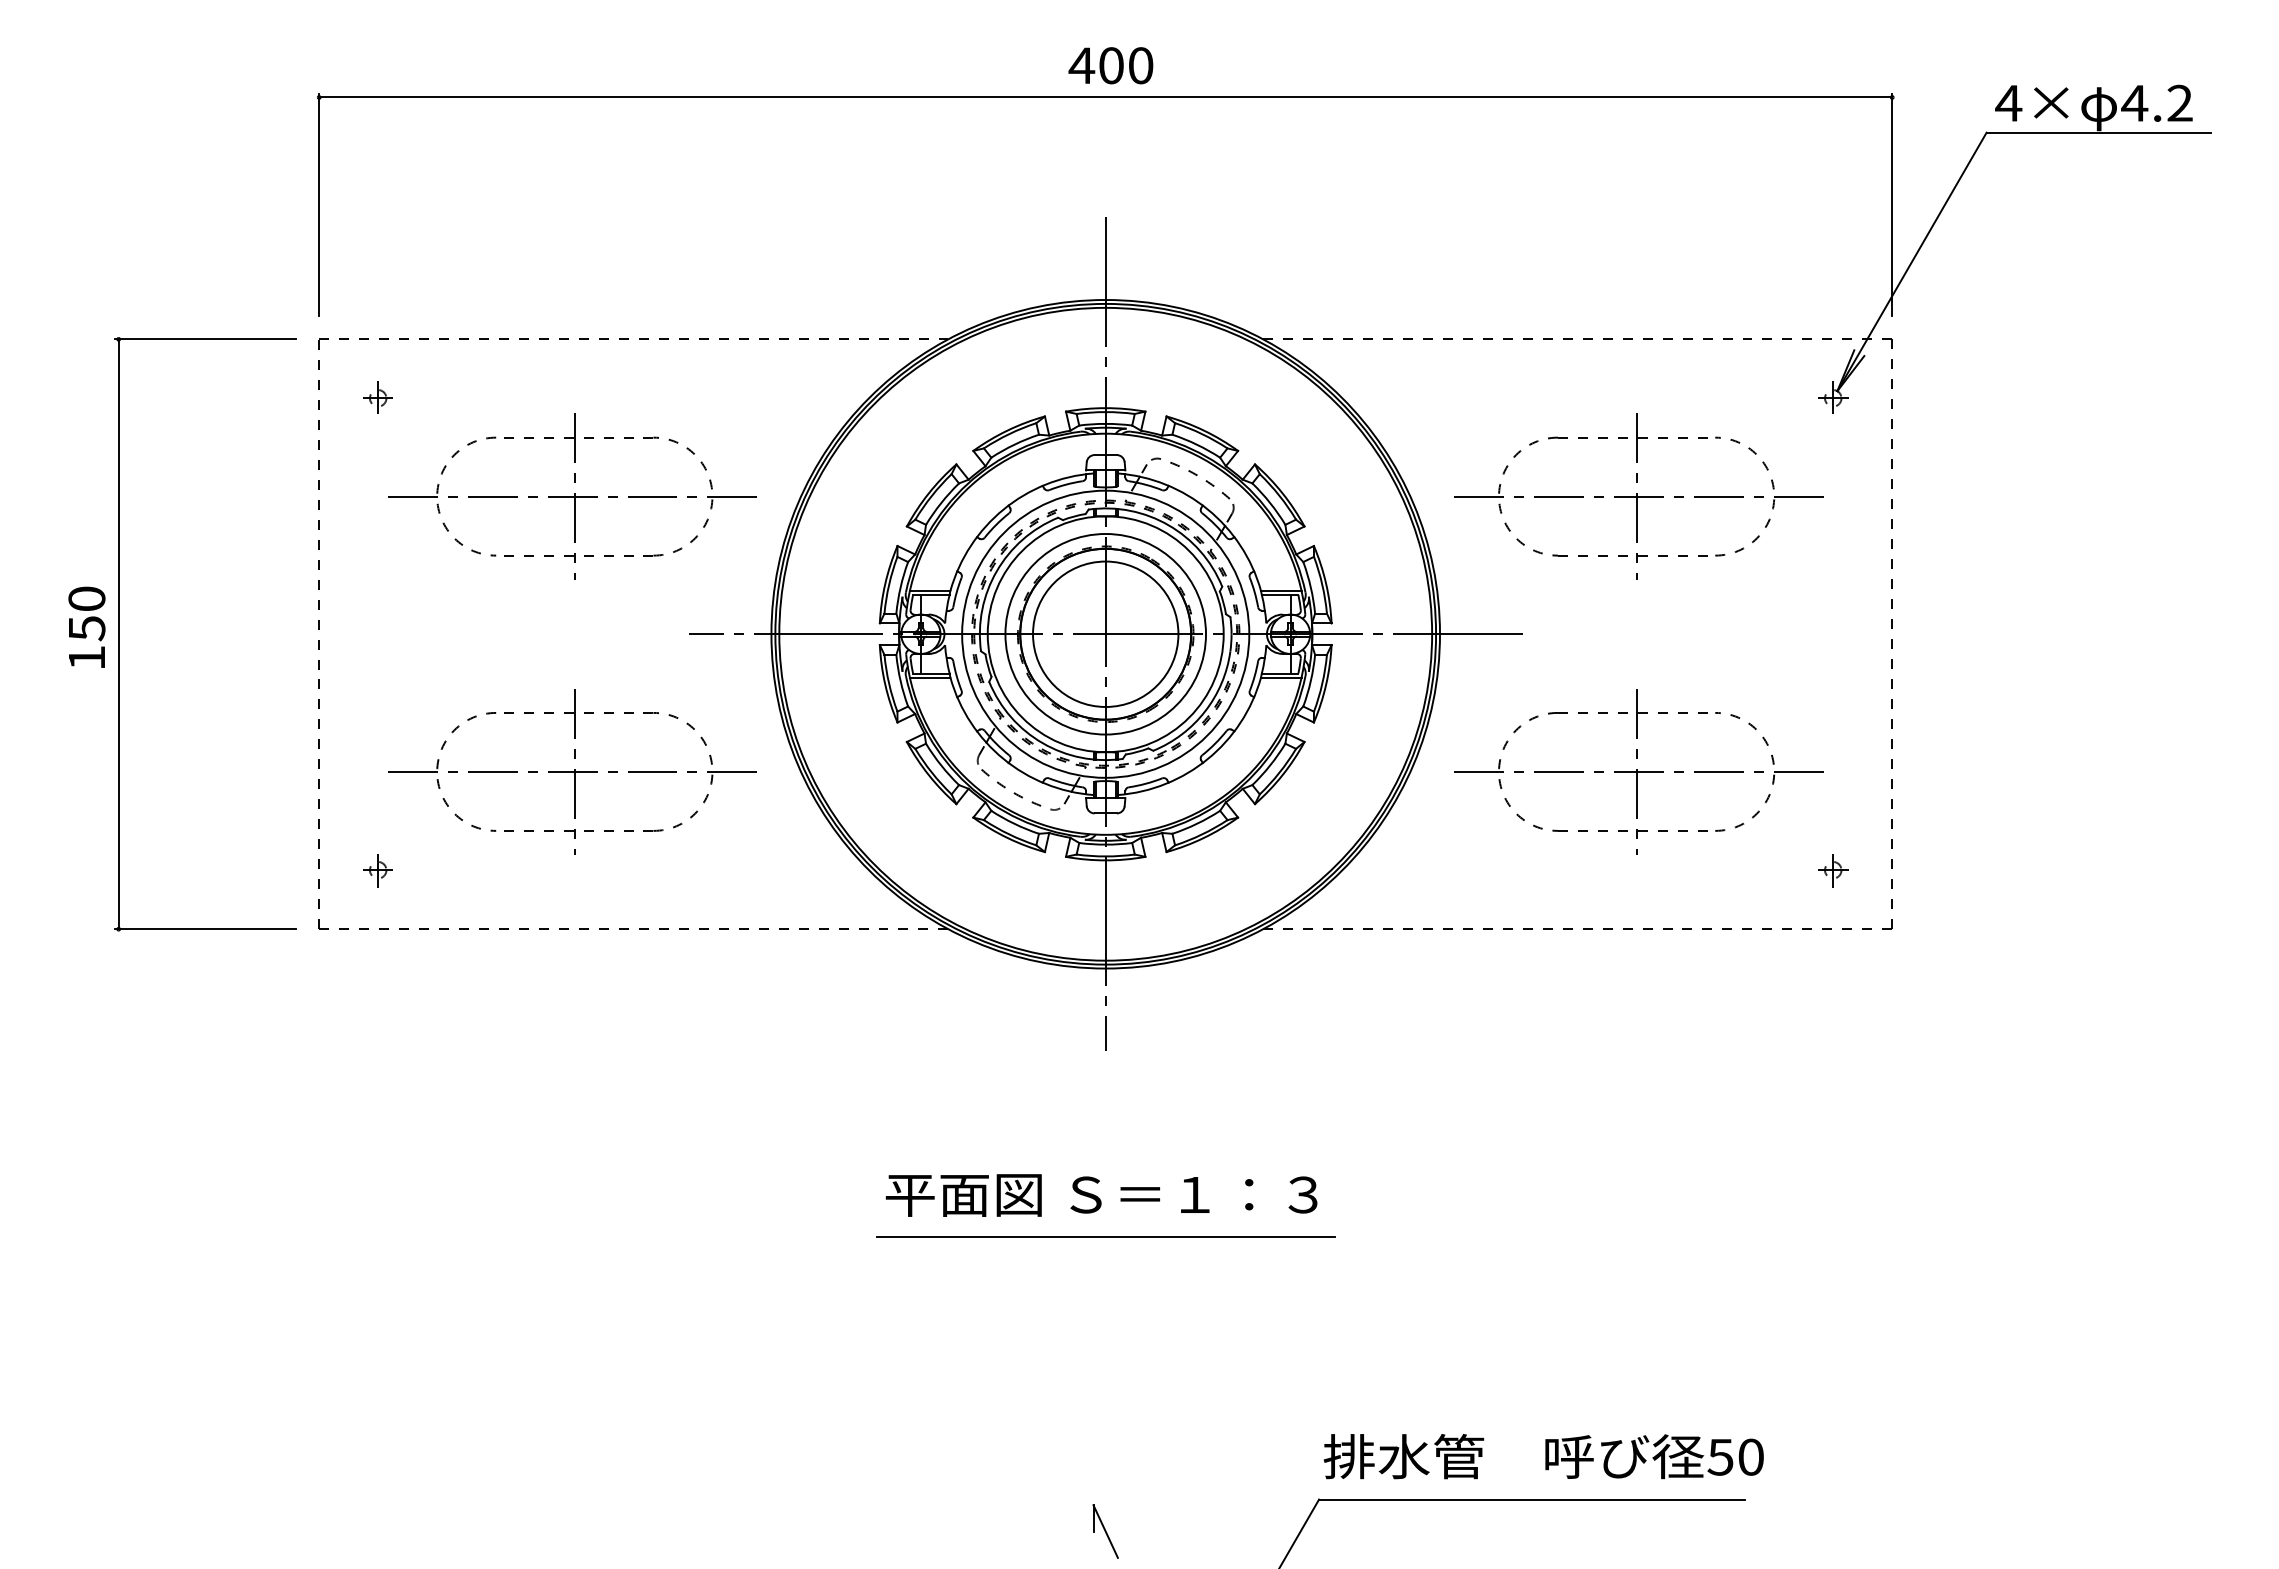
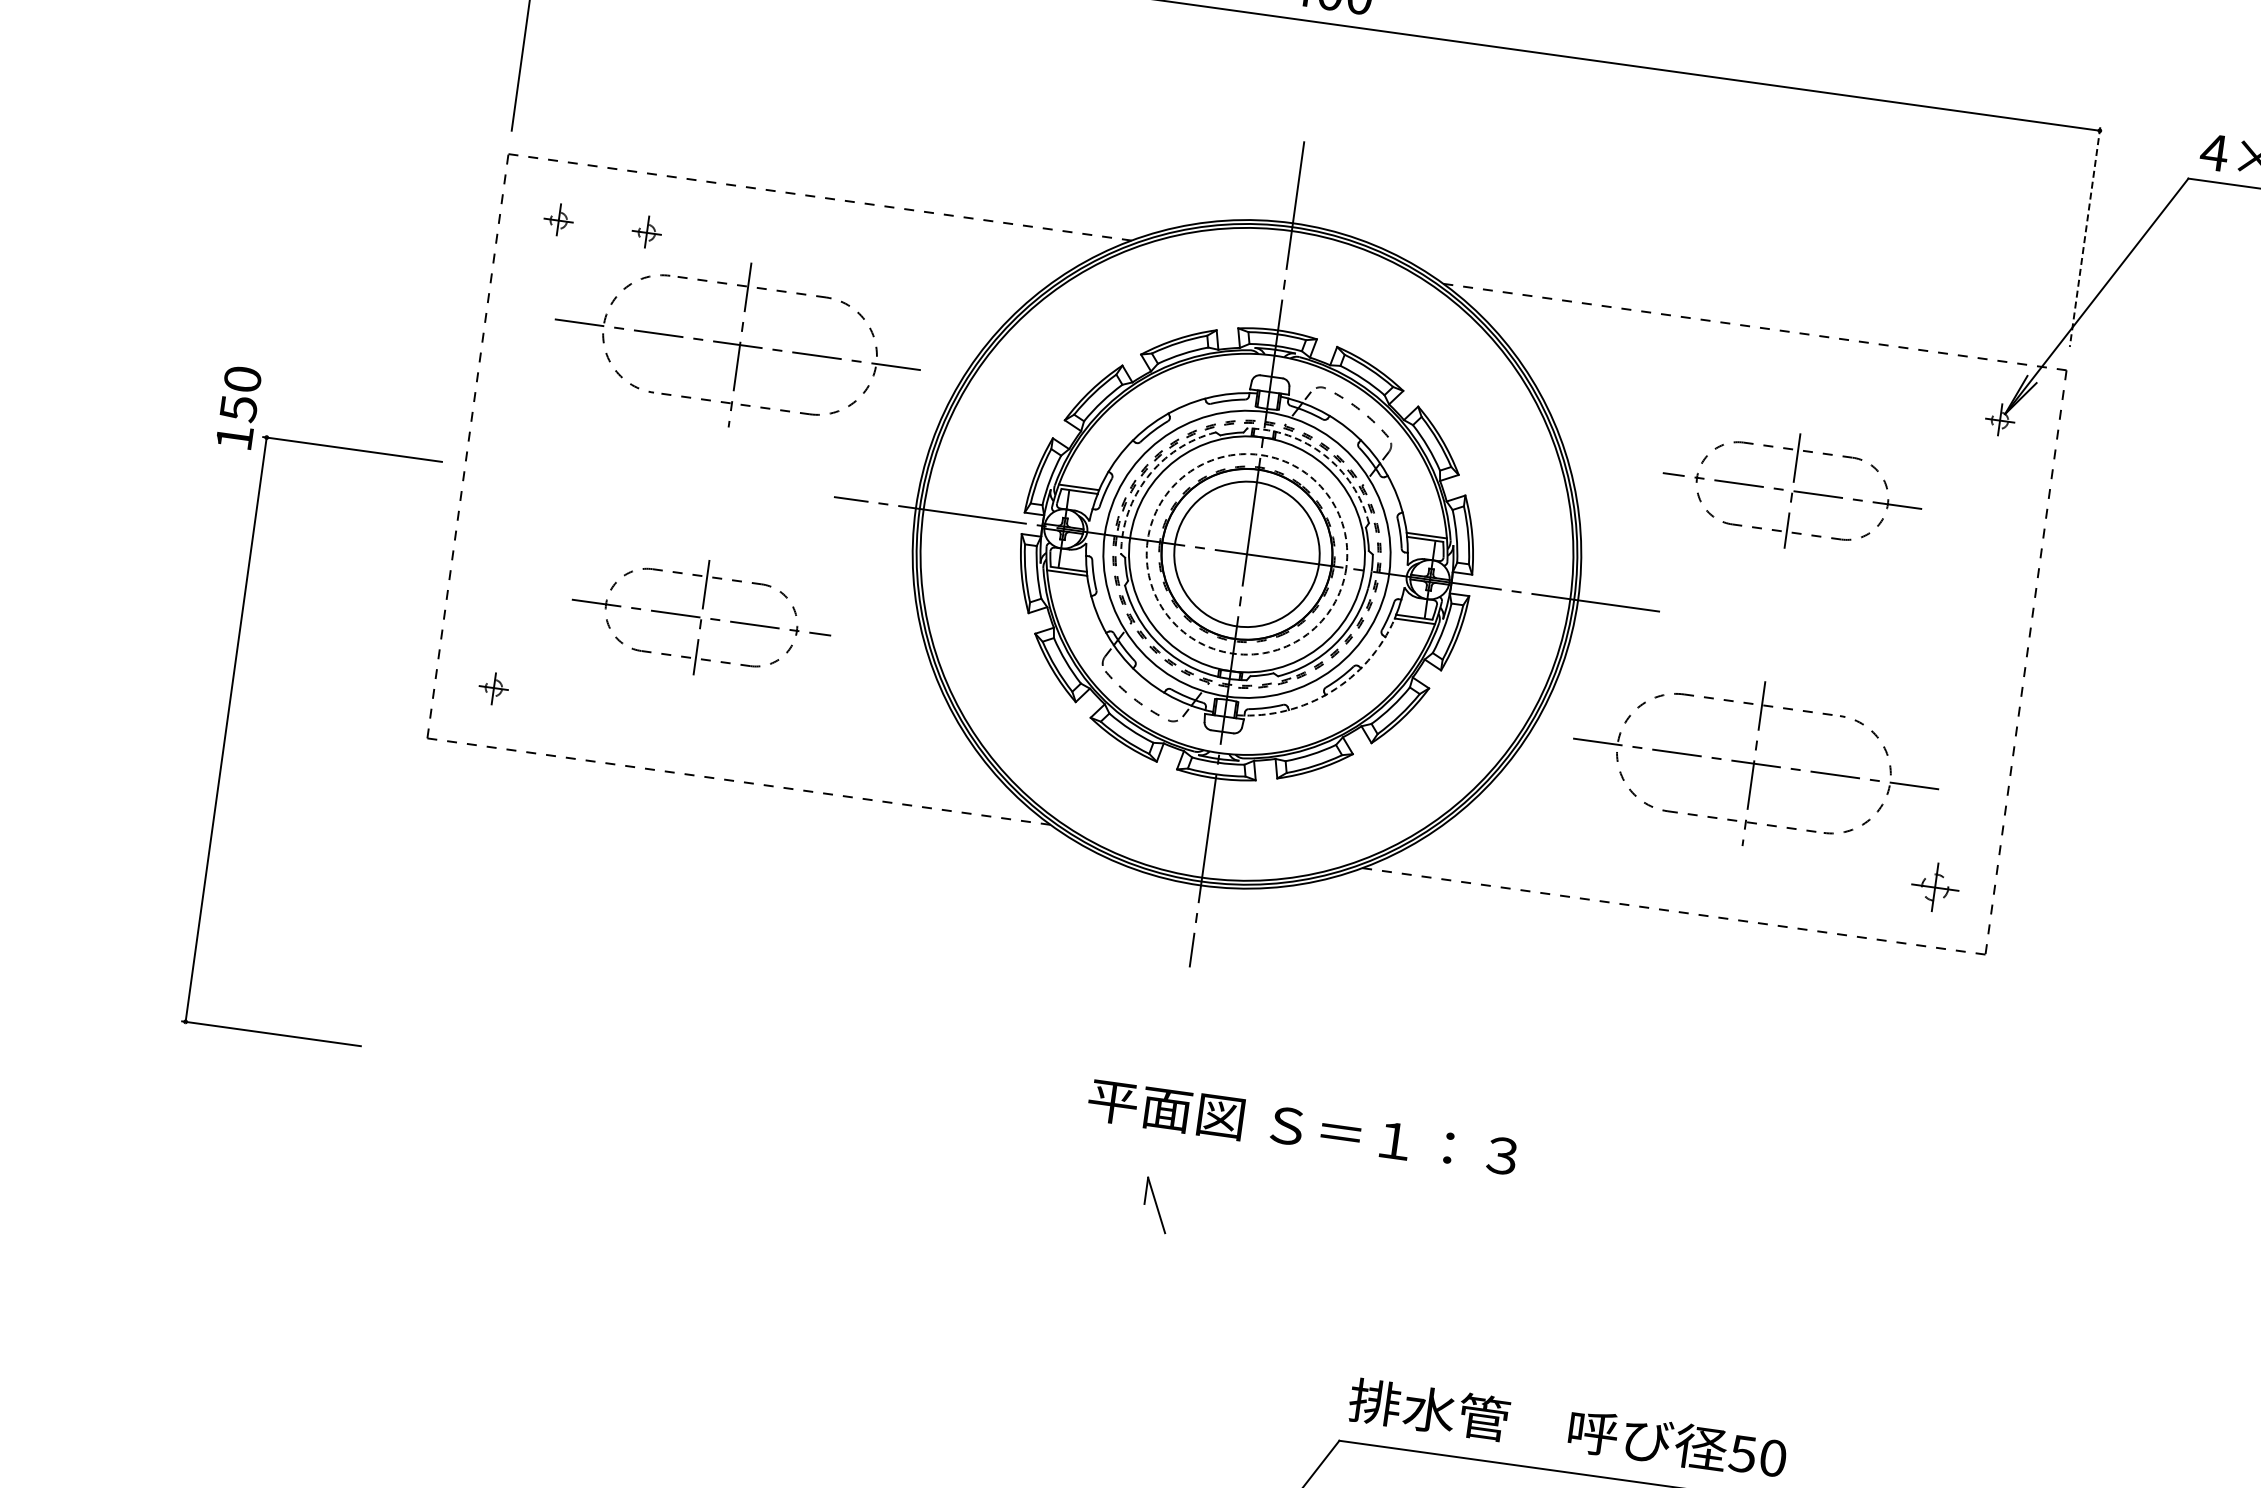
line: (1892, 204) -> (2085, 236), solid -> dashed
part: (466, 397) -> (646, 231), added
part: (1638, 496) -> (1793, 491), size x0.7
arc: (1168, 525) -> (1324, 455), solid -> dashed
arc: (996, 571) -> (1147, 477), solid -> dashed
circle: (1105, 633) -> (1246, 553), solid -> dashed
part: (119, 634) -> (226, 730), moved
arc: (1207, 759) -> (1330, 692), solid -> dashed
part: (572, 771) -> (699, 617), size x0.7
part: (1833, 870) -> (1935, 888), size x1.6
text: (1101, 1195) -> (1302, 1128), moved
line: (1105, 1237) -> (1163, 1151), removed
part: (1105, 1531) -> (1156, 1205), moved

